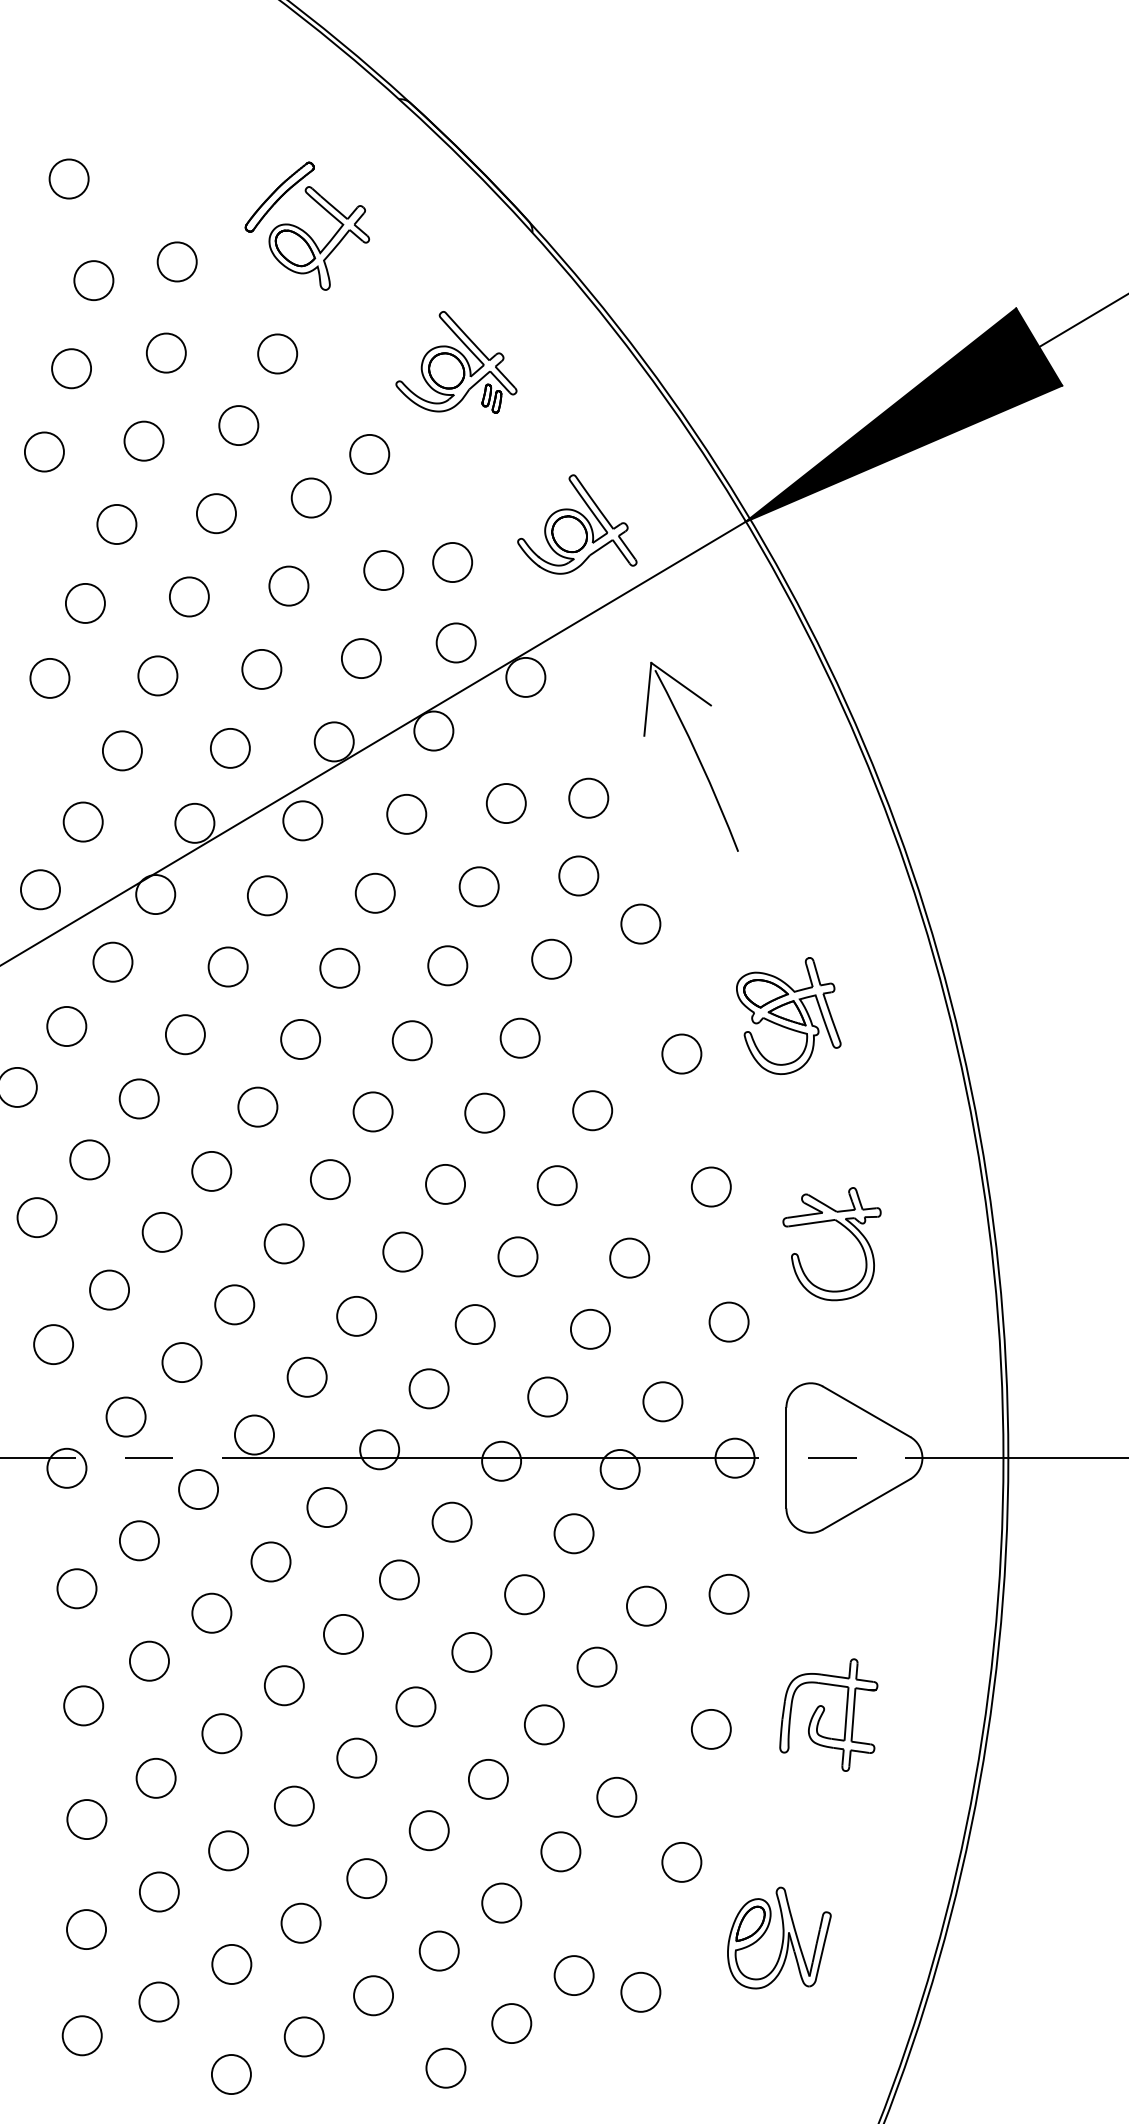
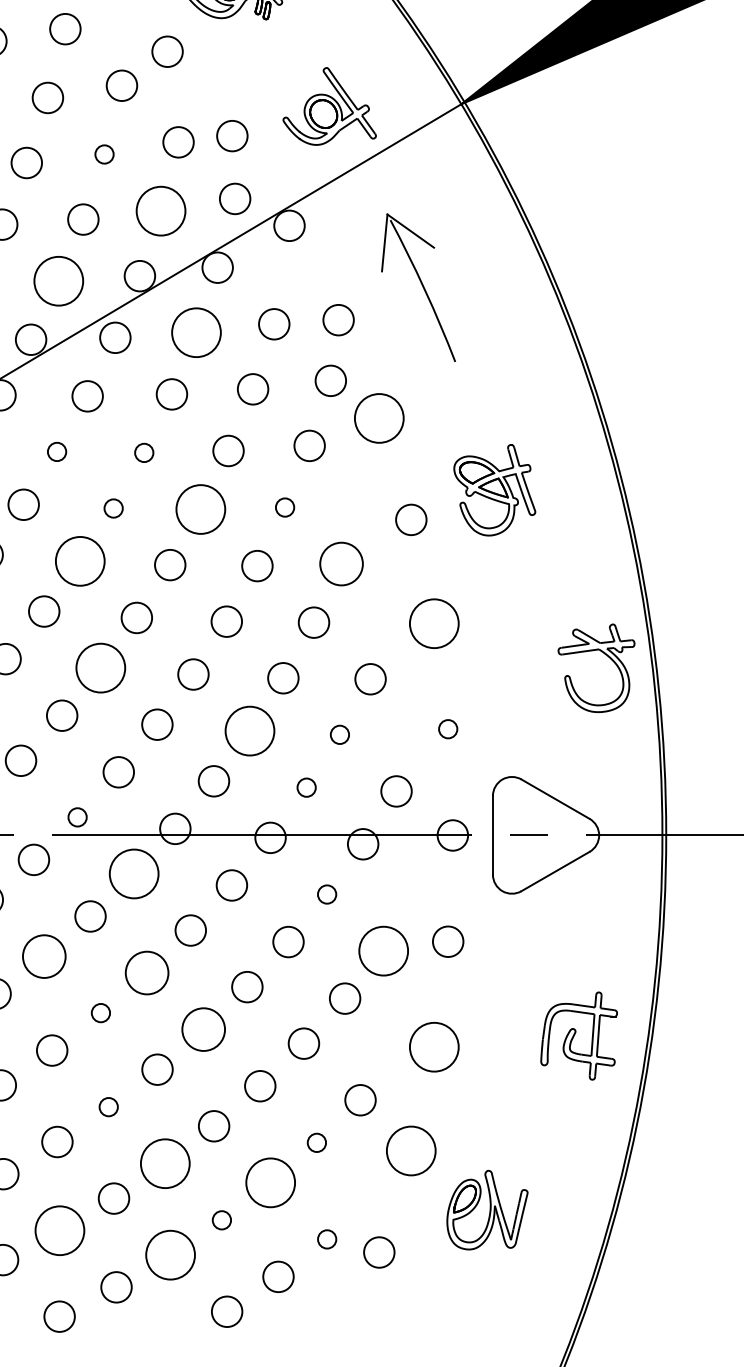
circle: (288, 585) -> (104, 154), size x0.6
circle: (361, 658) -> (161, 211), size x1.6
circle: (229, 747) -> (58, 280), size x1.6
circle: (406, 813) -> (196, 332), size x1.6
circle: (640, 923) -> (379, 417), size x1.6
circle: (227, 966) -> (56, 451), size x0.6
circle: (339, 967) -> (144, 452), size x0.6
circle: (519, 1037) -> (284, 506), size x0.6
circle: (300, 1038) -> (113, 507), size x0.6
circle: (411, 1040) -> (200, 509), size x1.6
circle: (257, 1106) -> (79, 560), size x1.6
circle: (592, 1110) -> (341, 563), size x1.4
circle: (710, 1186) -> (433, 623), size x1.6
part: (842, 1226) -> (604, 654), moved
circle: (283, 1243) -> (100, 667), size x1.6
circle: (728, 1321) -> (447, 728), size x0.6
circle: (474, 1324) -> (249, 731), size x1.6
circle: (589, 1328) -> (339, 734), size x0.6
circle: (547, 1396) -> (306, 787), size x0.6
circle: (254, 1434) -> (77, 816), size x0.6
circle: (326, 1507) -> (133, 873), size x1.6
circle: (573, 1533) -> (326, 894), size x0.6
circle: (646, 1605) -> (383, 950), size x1.6
circle: (211, 1612) -> (44, 955), size x1.4
circle: (343, 1634) -> (147, 973), size x1.4
circle: (283, 1685) -> (100, 1012), size x0.6
circle: (415, 1706) -> (203, 1029), size x1.4
part: (828, 1714) -> (578, 1035), moved
circle: (710, 1728) -> (433, 1046), size x1.6
circle: (293, 1805) -> (108, 1106), size x0.6
circle: (560, 1851) -> (316, 1142), size x0.6
circle: (681, 1862) -> (411, 1151), size x1.6
circle: (366, 1878) -> (165, 1163), size x1.6
circle: (501, 1902) -> (270, 1182), size x1.6
circle: (438, 1950) -> (221, 1219), size x0.6
circle: (231, 1963) -> (59, 1230), size x1.6
circle: (573, 1975) -> (326, 1239), size x0.6
circle: (373, 1995) -> (170, 1254), size x1.6

